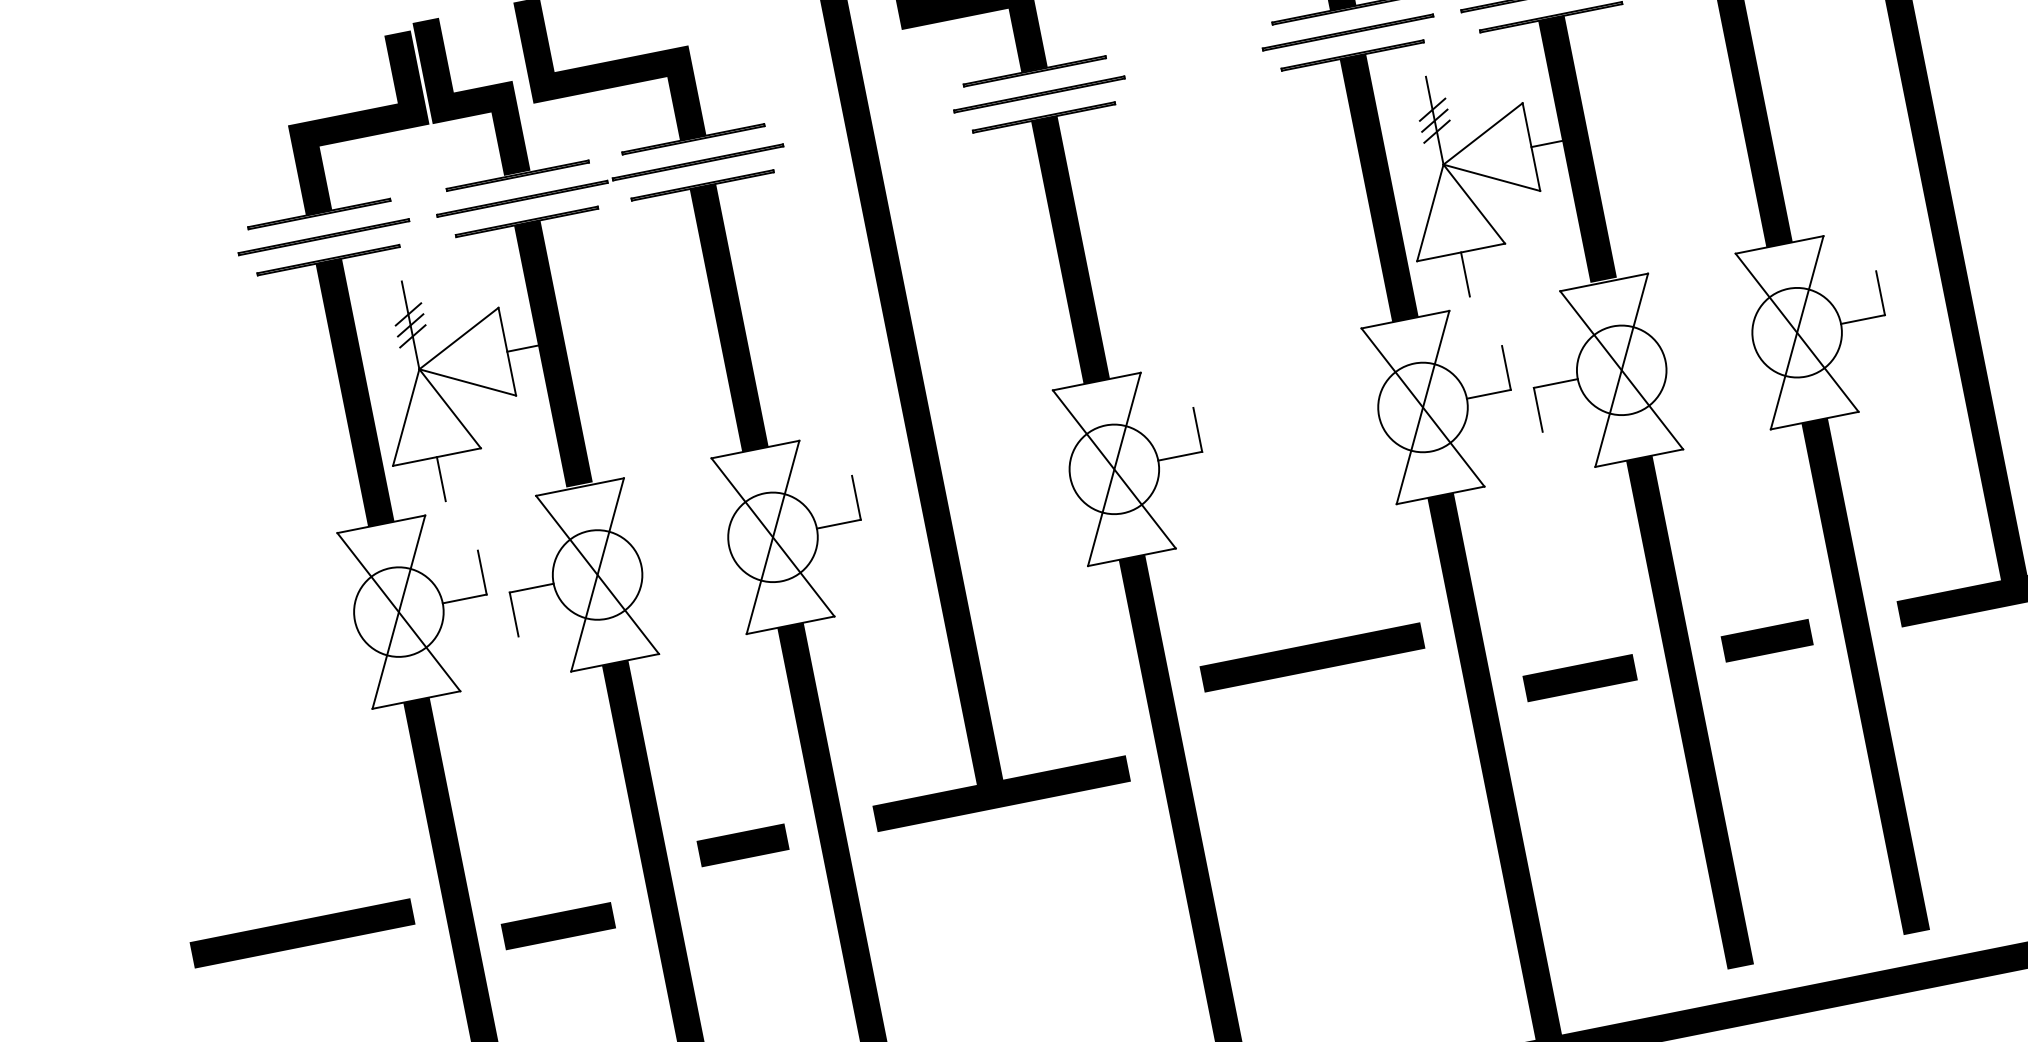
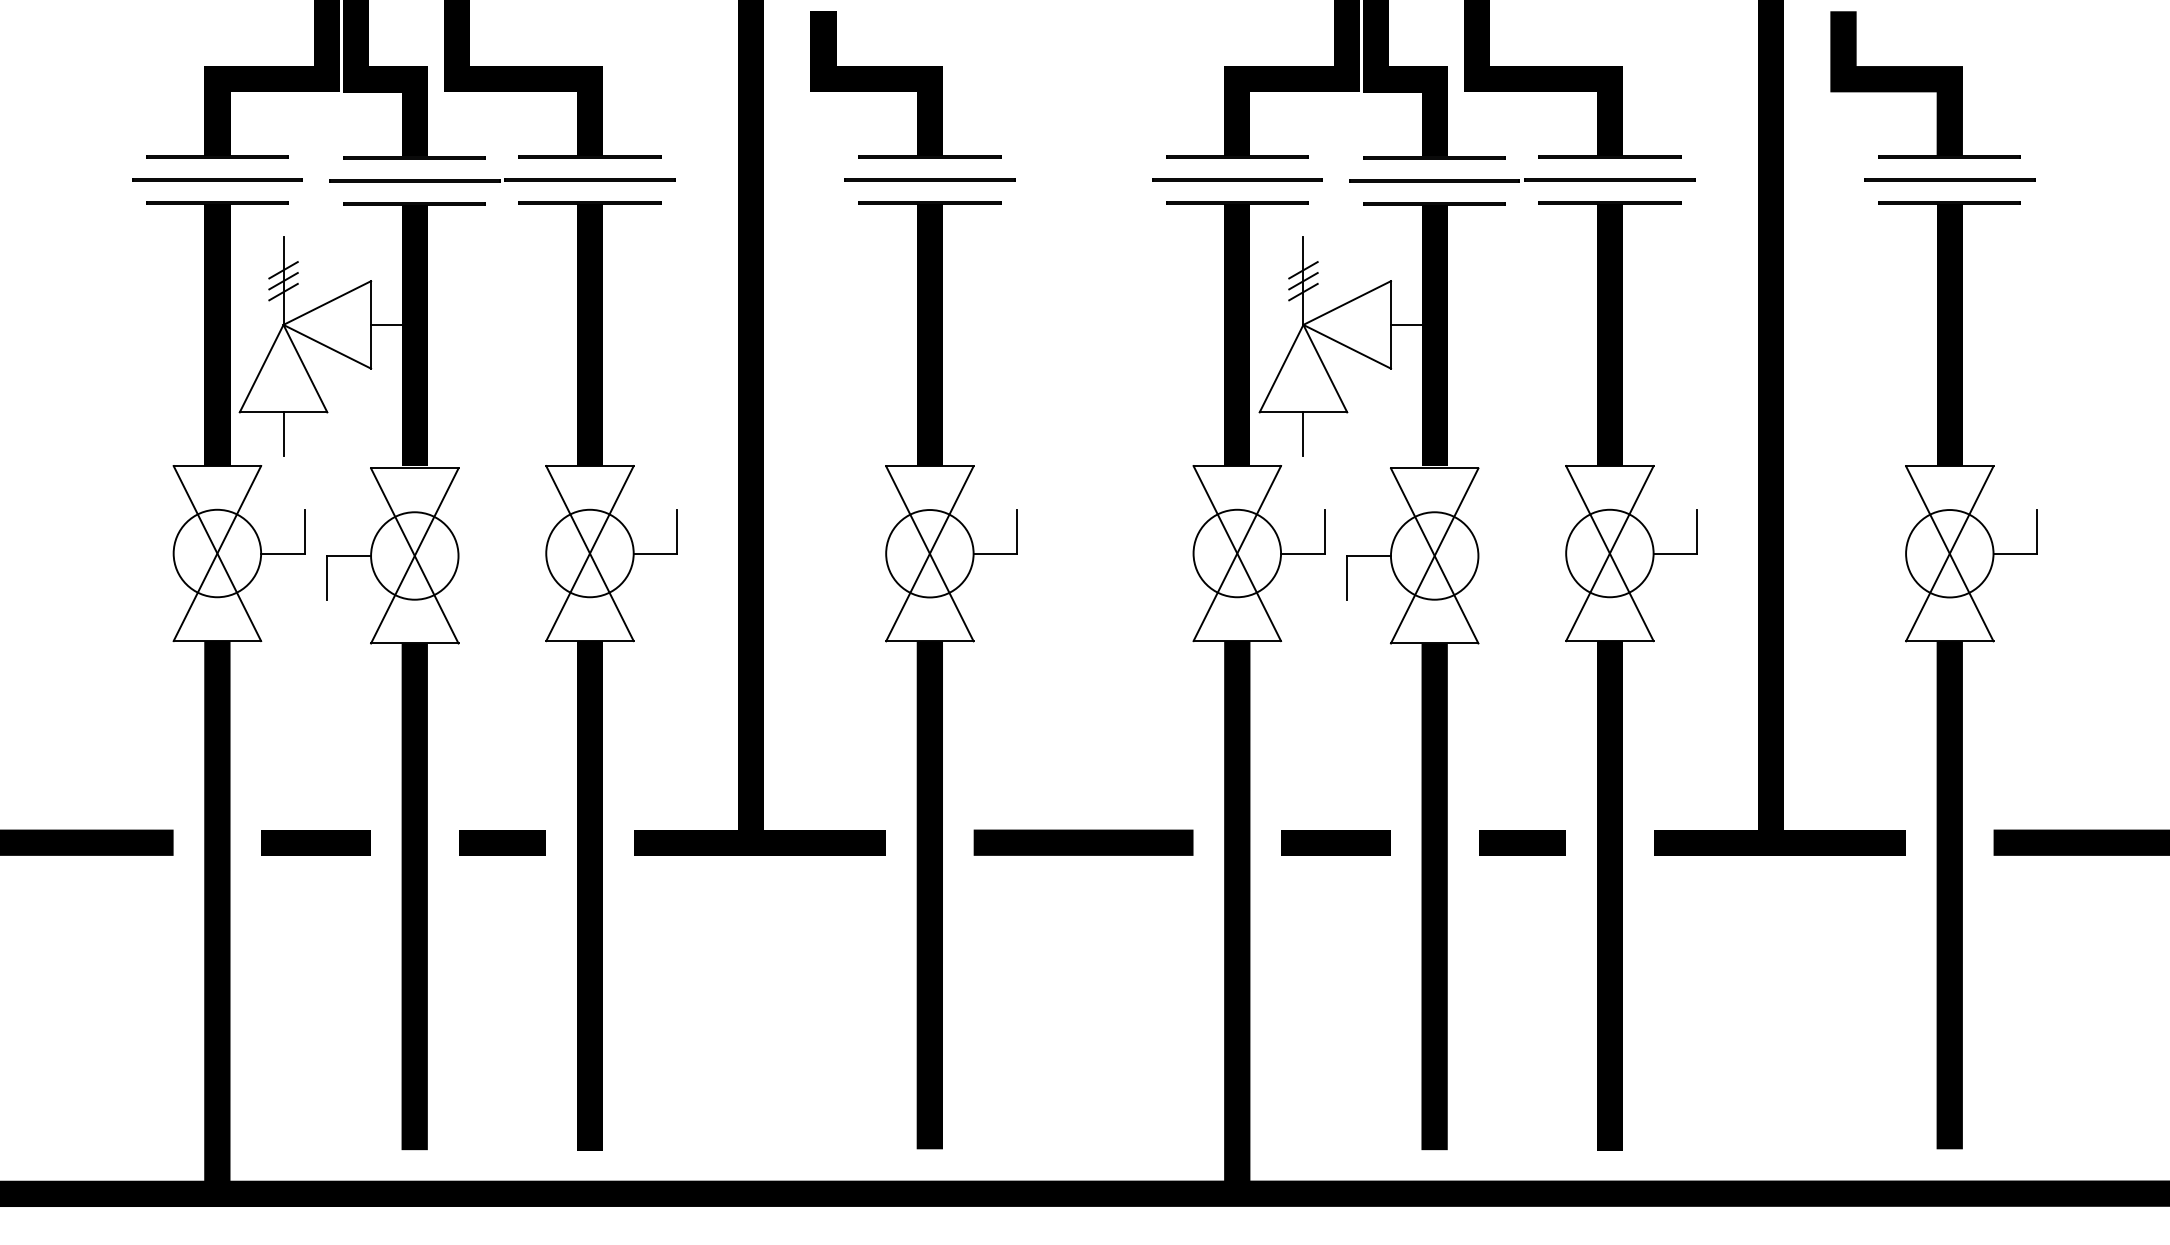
line: (1312, 657) -> (1083, 842), moved
line: (557, 926) -> (315, 842), moved

